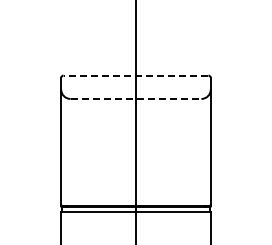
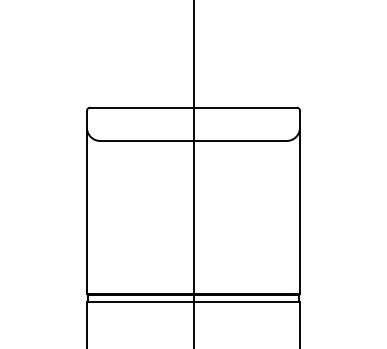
line: (135, 75) -> (192, 107), dashed -> solid
line: (136, 98) -> (194, 140), dashed -> solid

